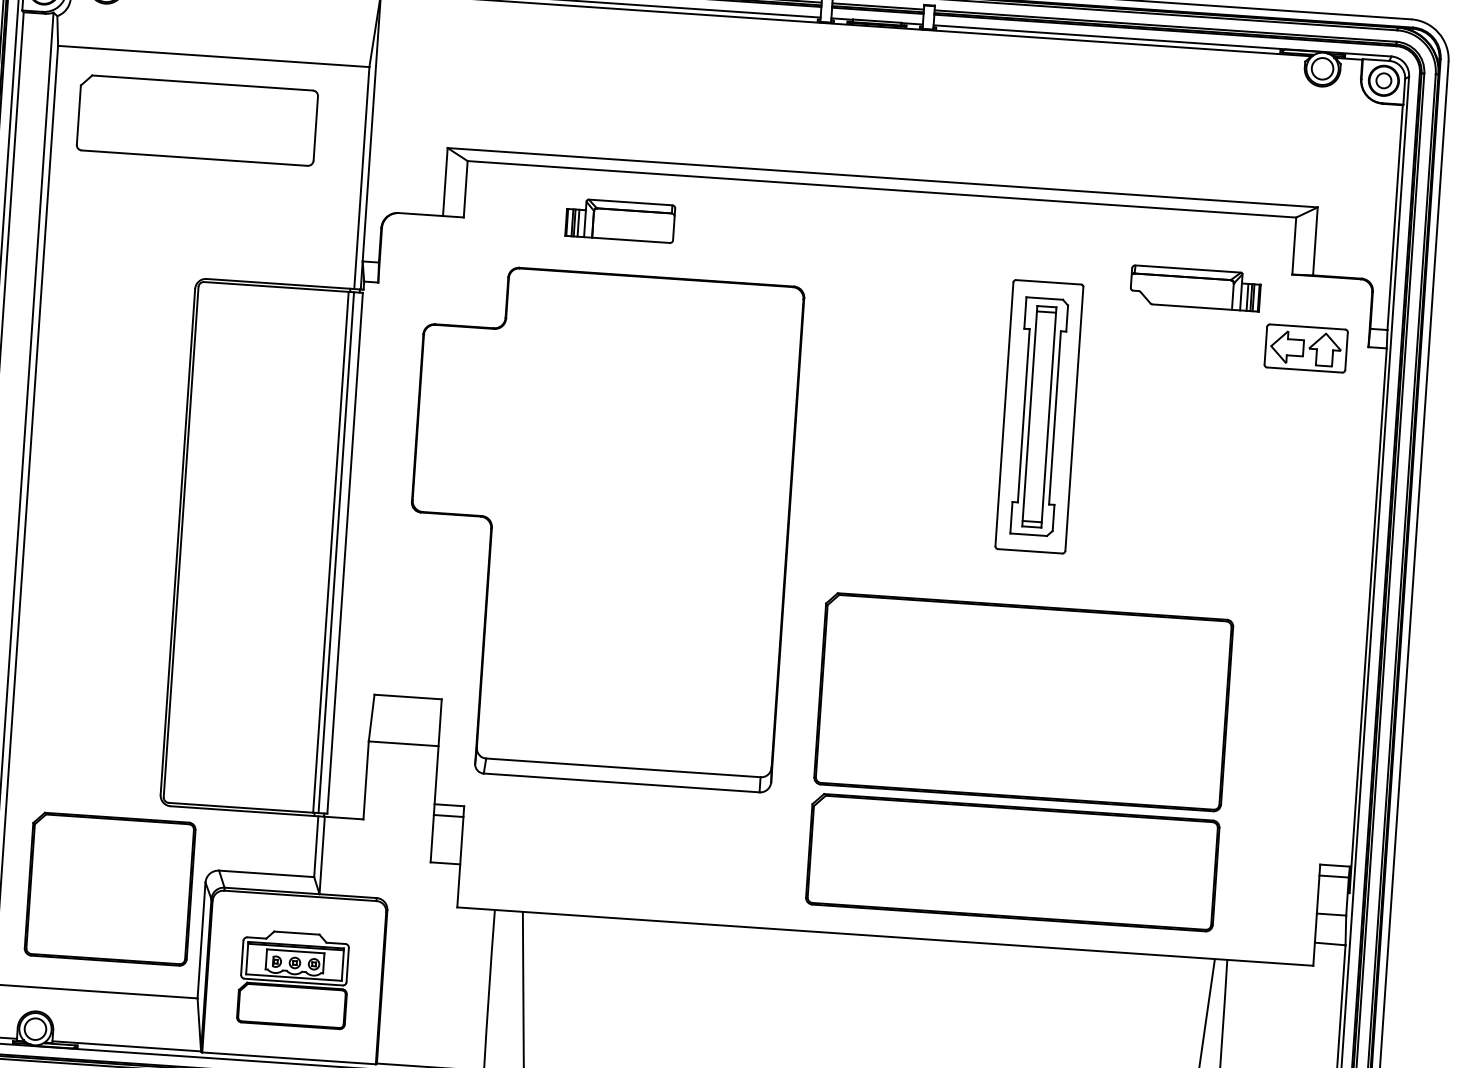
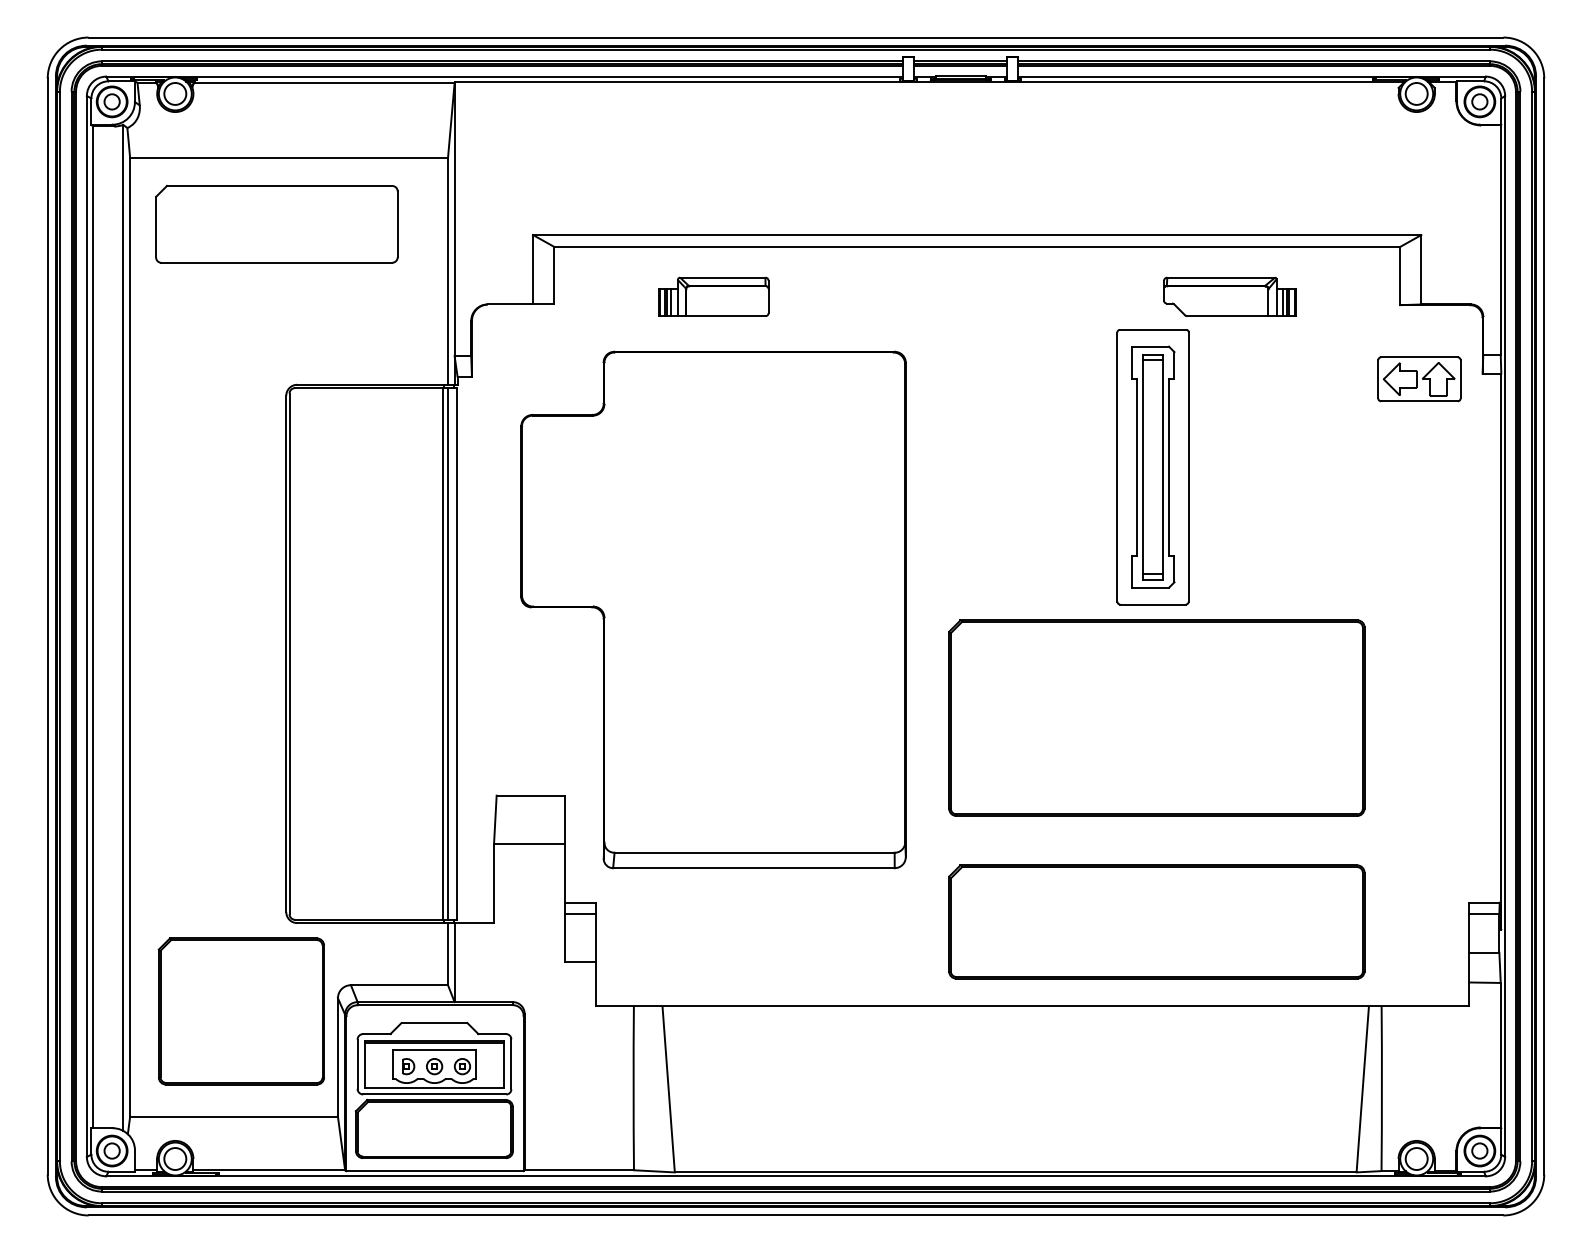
part: (1195, 288) -> (1229, 296), moved
part: (1023, 701) -> (1156, 717), moved
part: (292, 979) -> (433, 1090), size x1.43

